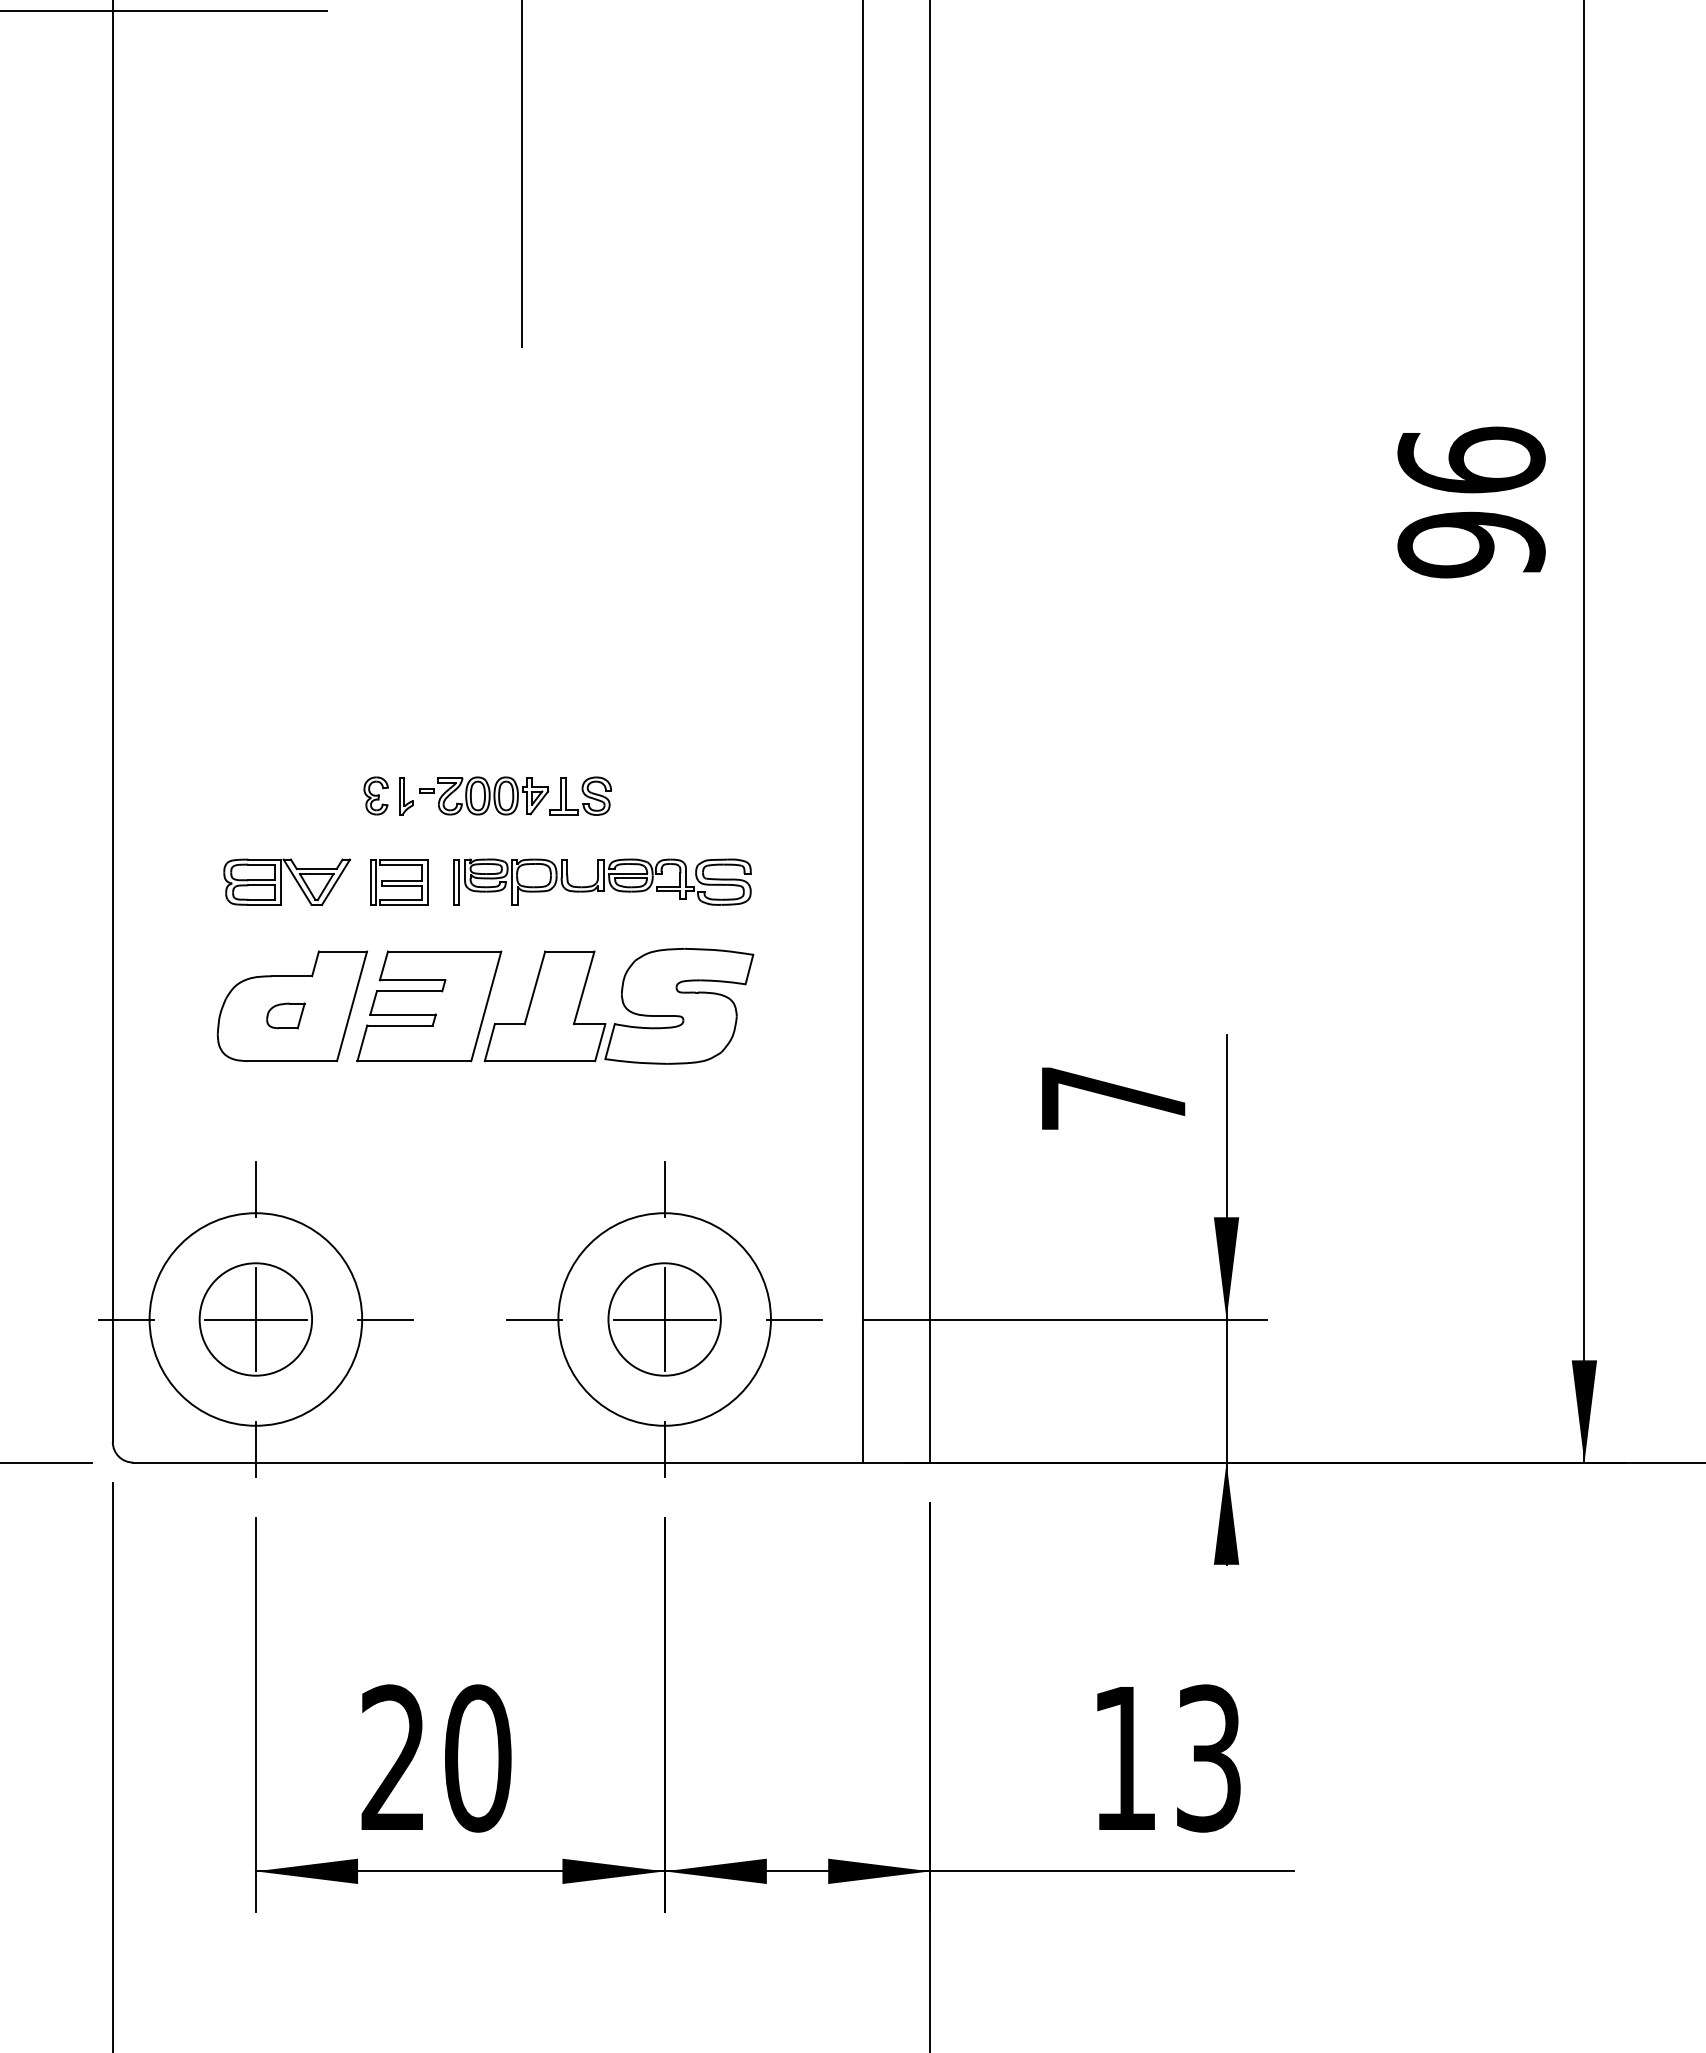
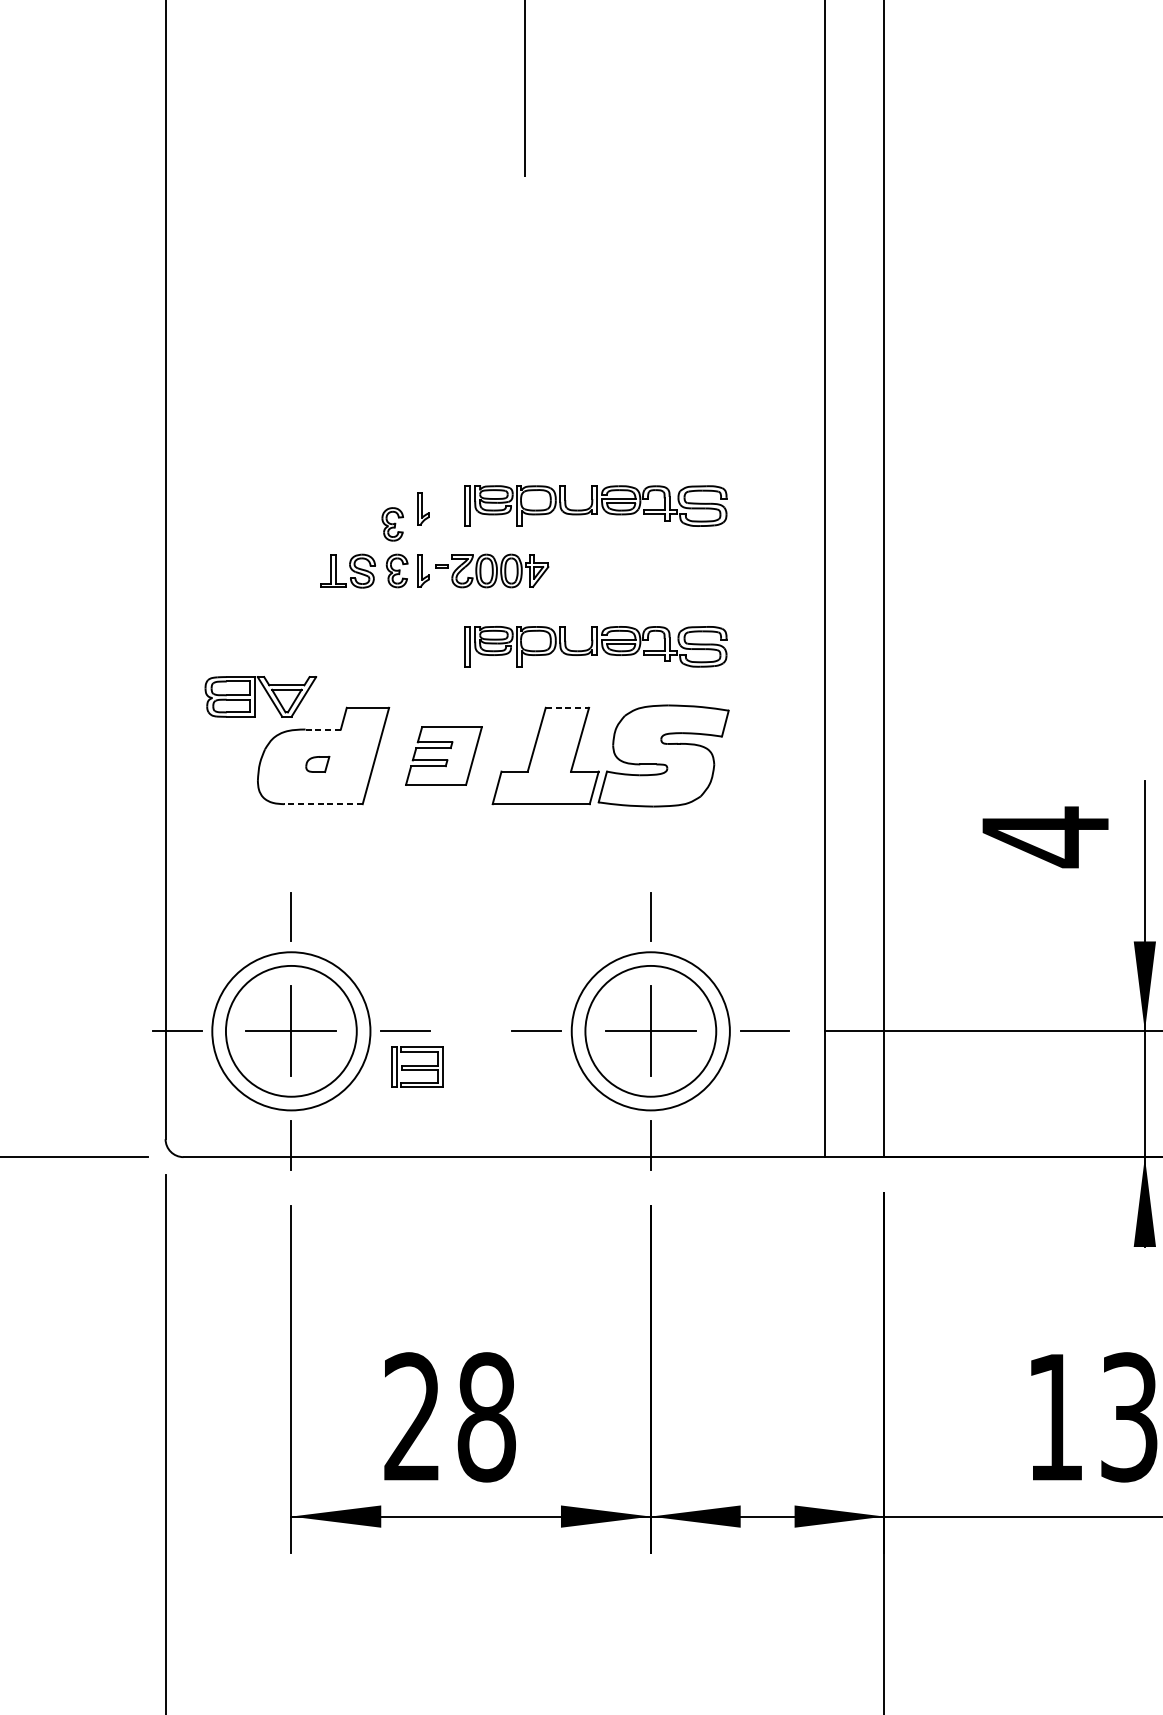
part: (602, 721) -> (596, 505), added
part: (406, 725) -> (423, 509), added
part: (370, 742) -> (392, 523), added
part: (580, 795) -> (348, 570), moved
part: (287, 881) -> (261, 696), moved
part: (399, 882) -> (417, 1067), moved
line: (569, 951) -> (567, 707), solid -> dashed
line: (292, 976) -> (323, 729), solid -> dashed
part: (429, 1006) -> (444, 756), size x0.6
part: (285, 1015) -> (317, 764), size x0.7
line: (292, 1061) -> (323, 804), solid -> dashed
text: (1113, 1098) -> (1045, 837), 7 -> 4
circle: (255, 1319) -> (291, 1031), size x0.7
circle: (255, 1319) -> (291, 1031), size x1.6
circle: (664, 1319) -> (650, 1031), size x0.7
circle: (664, 1319) -> (650, 1031), size x1.6
text: (478, 1758) -> (487, 1417), 20 -> 28

